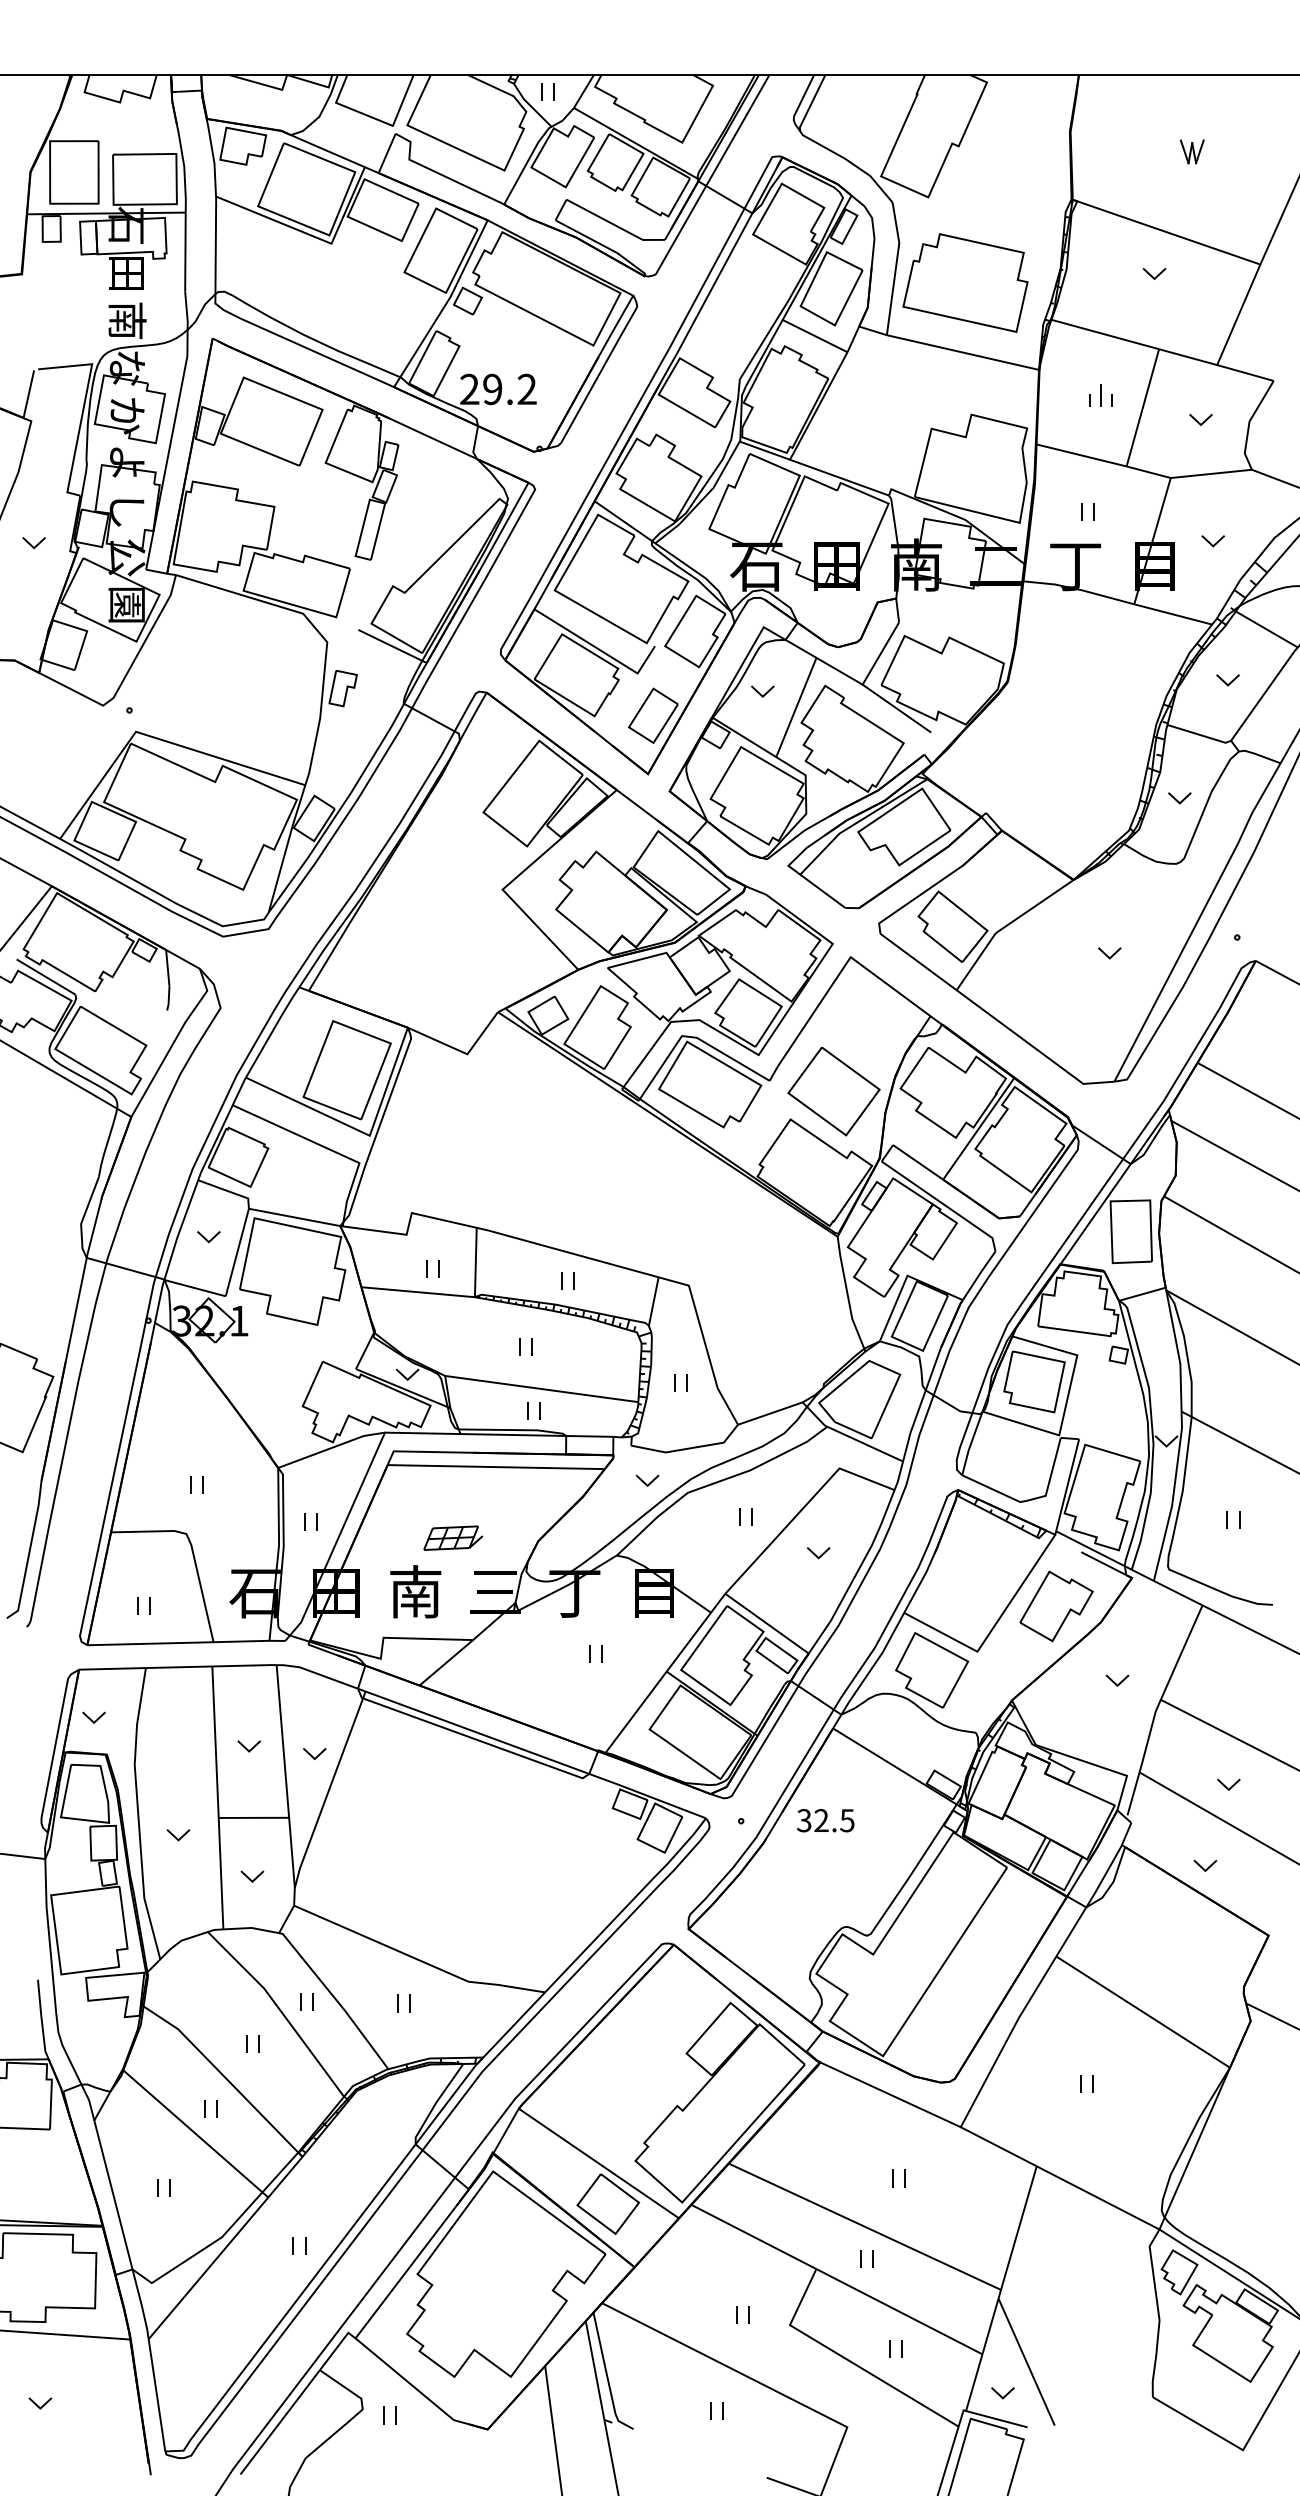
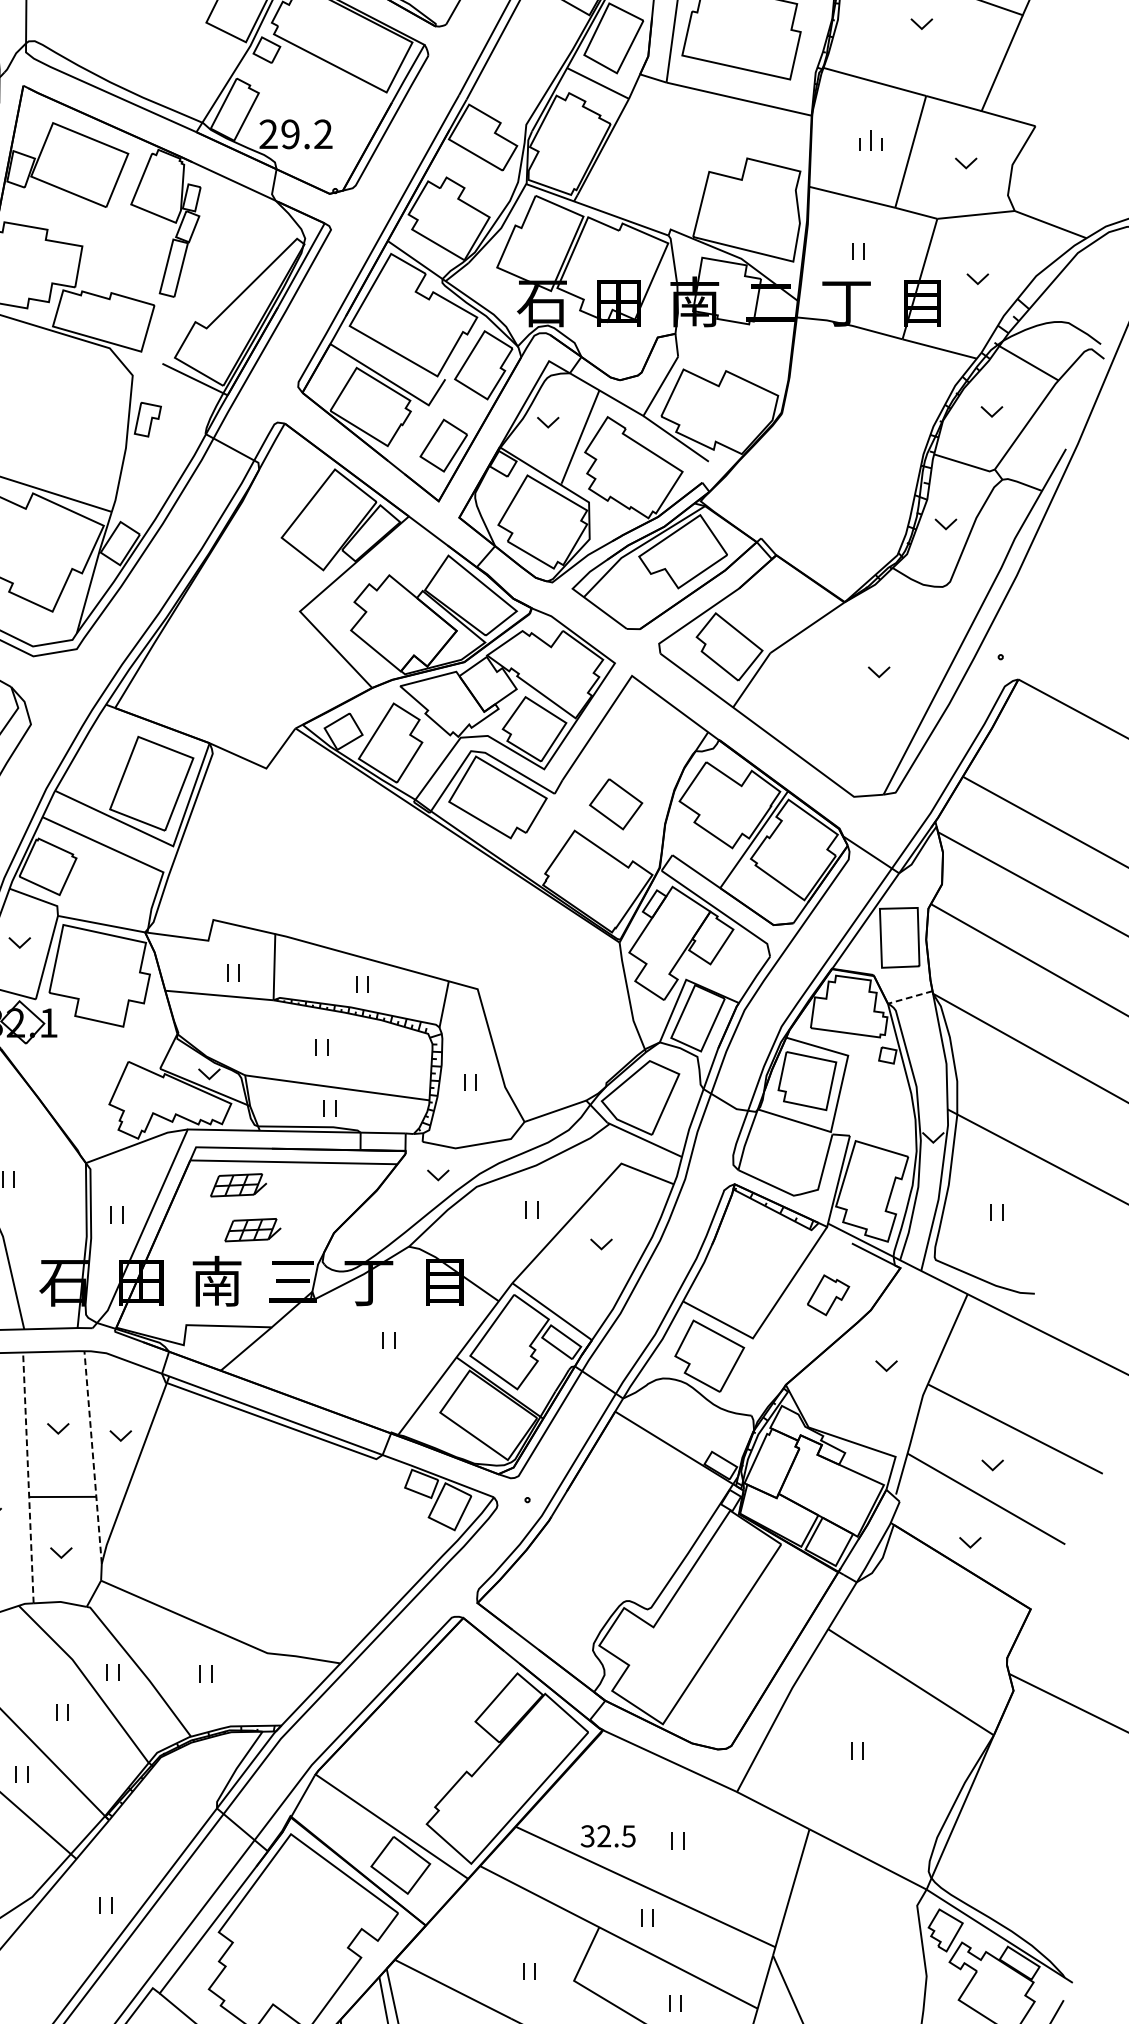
part: (833, 1091) -> (615, 804), size x0.6
line: (1141, 1294) -> (909, 997), solid -> dashed
part: (438, 1490) -> (238, 1184), added
part: (1056, 1606) -> (828, 1295), size x0.6
line: (285, 1777) -> (92, 1458), solid -> dashed
line: (217, 1798) -> (28, 1478), solid -> dashed
text: (825, 1820) -> (607, 1836), moved

